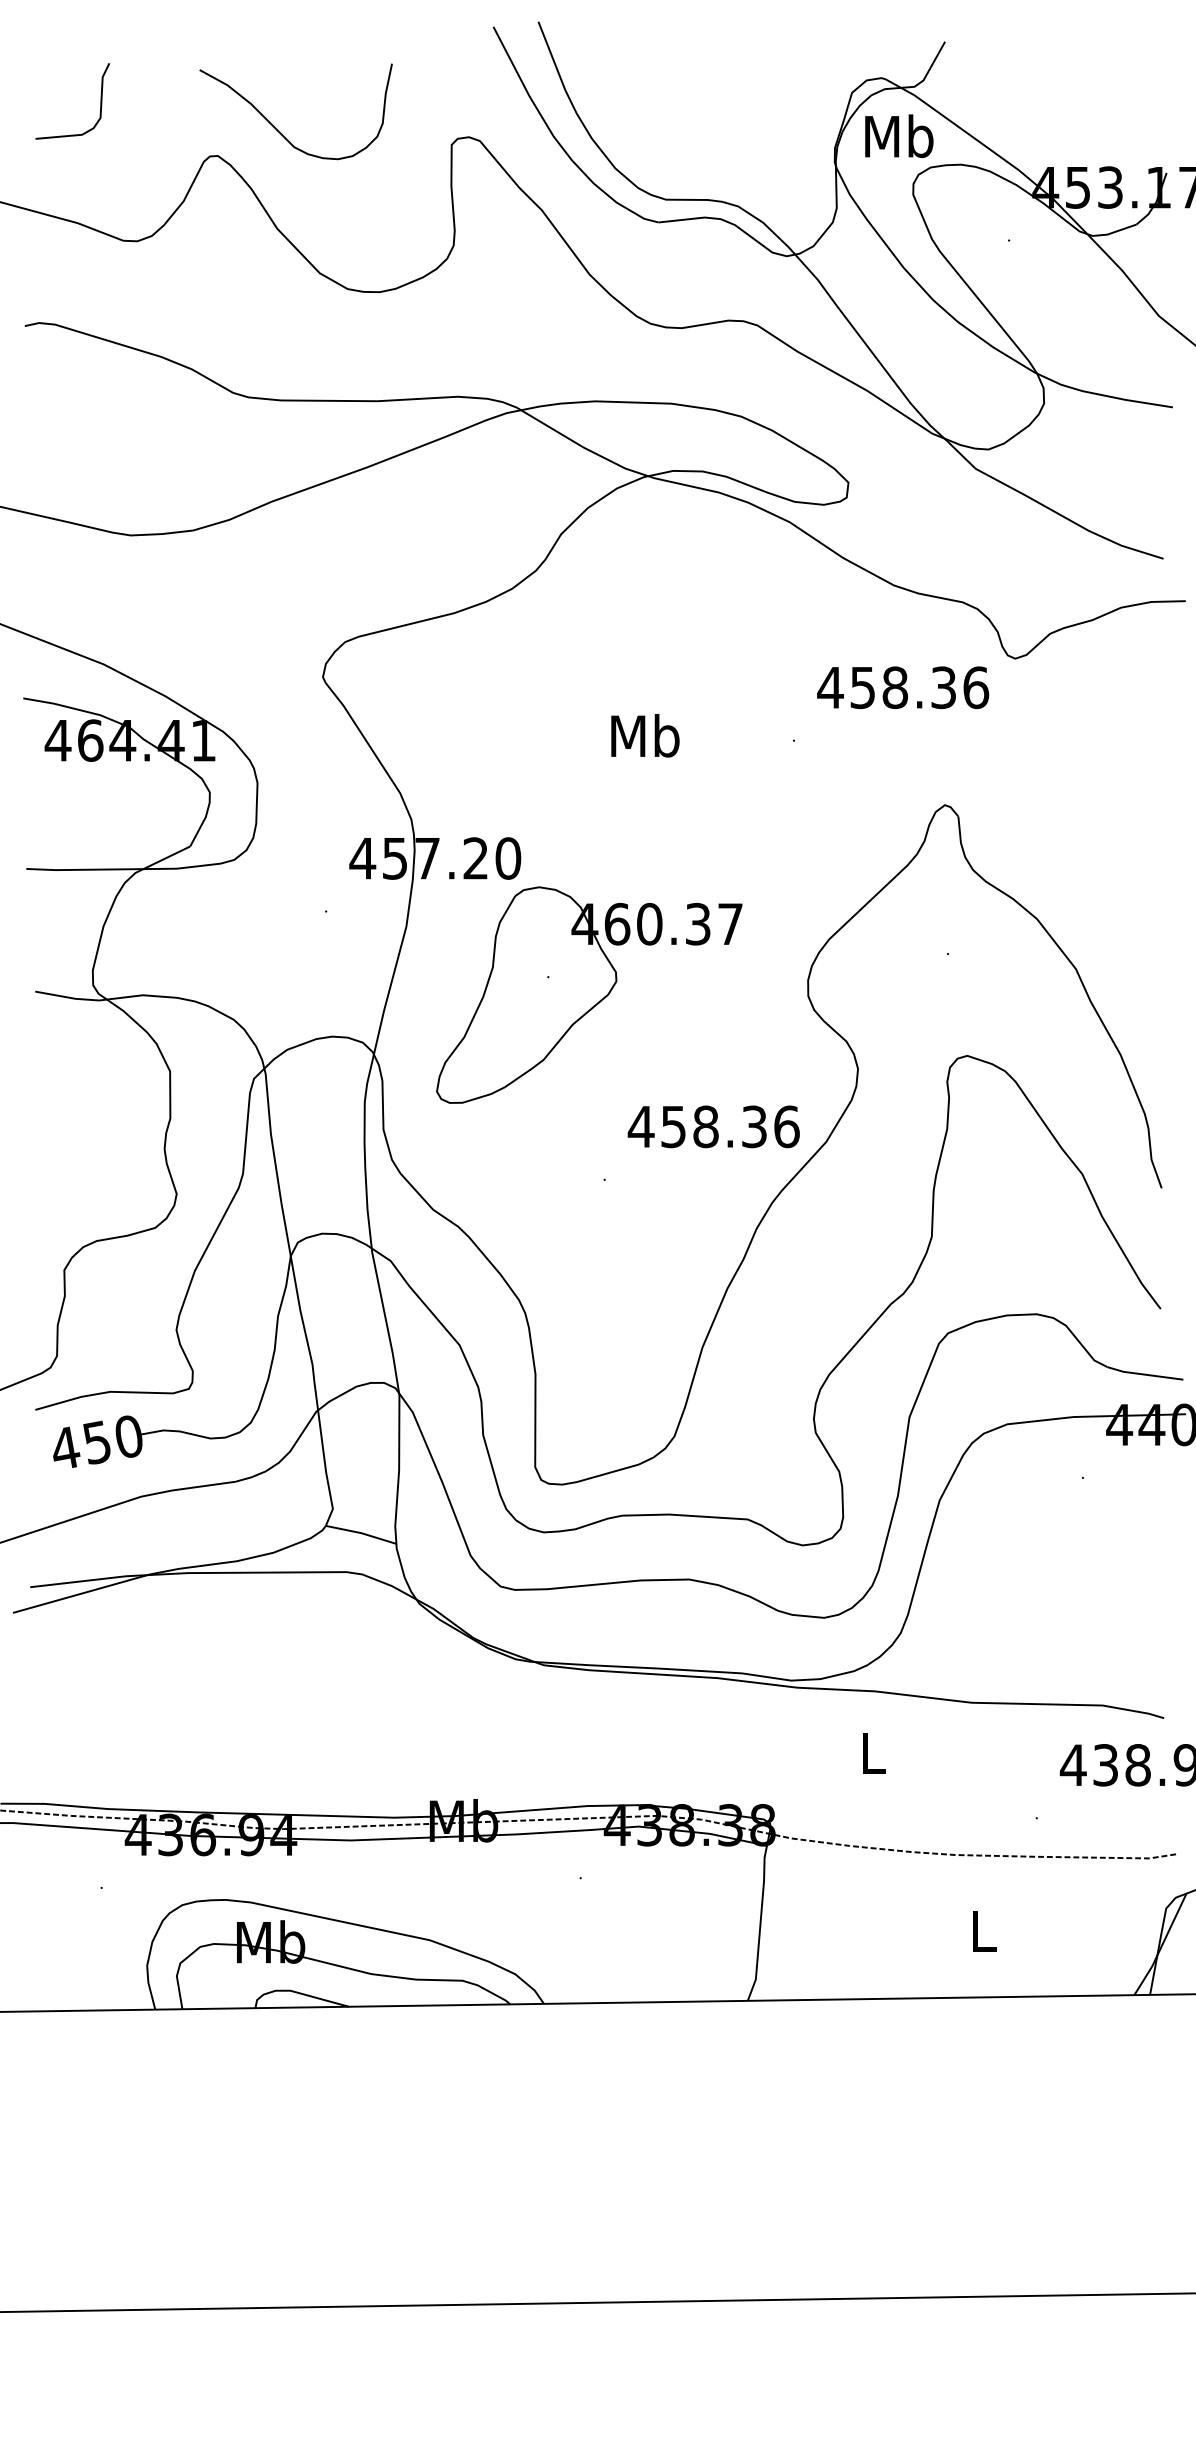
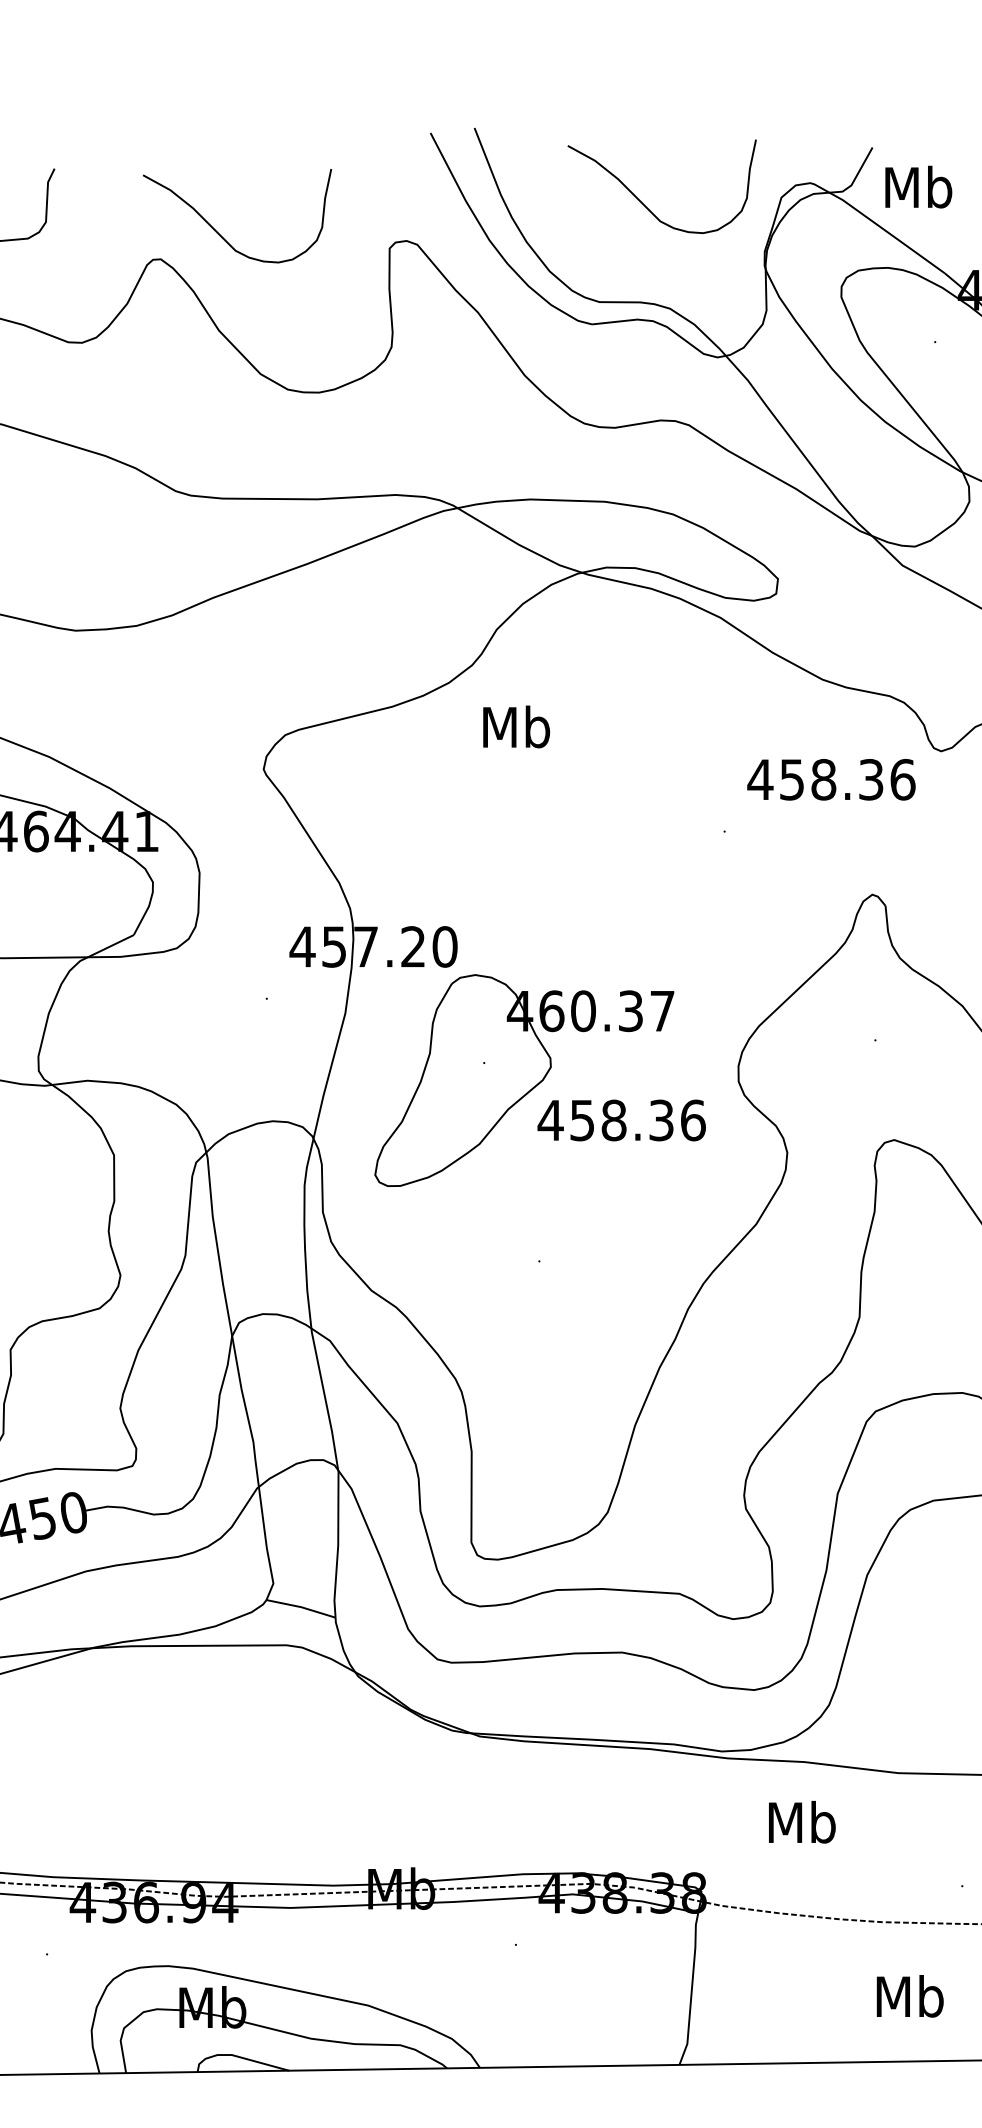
curve: (711, 99) -> (643, 204), added
text: (899, 135) -> (918, 186), moved
text: (645, 735) -> (516, 726), moved
text: (713, 1126) -> (621, 1120), moved
text: (873, 1752) -> (802, 1821), L -> Mb
text: (983, 1930) -> (910, 1996), L -> Mb

